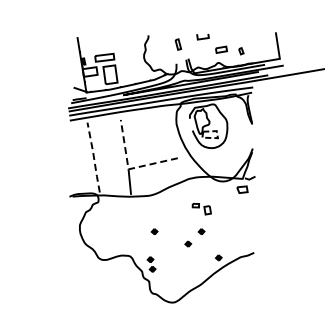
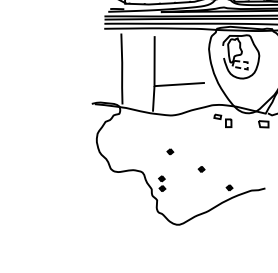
line: (93, 157) -> (121, 68), dashed -> solid
line: (128, 169) -> (154, 86), dashed -> solid
part: (201, 209) -> (222, 121), moved
part: (201, 231) -> (216, 159), removed

